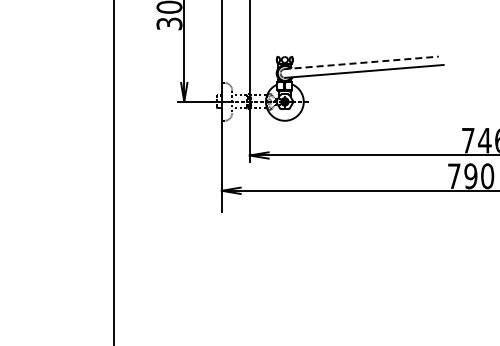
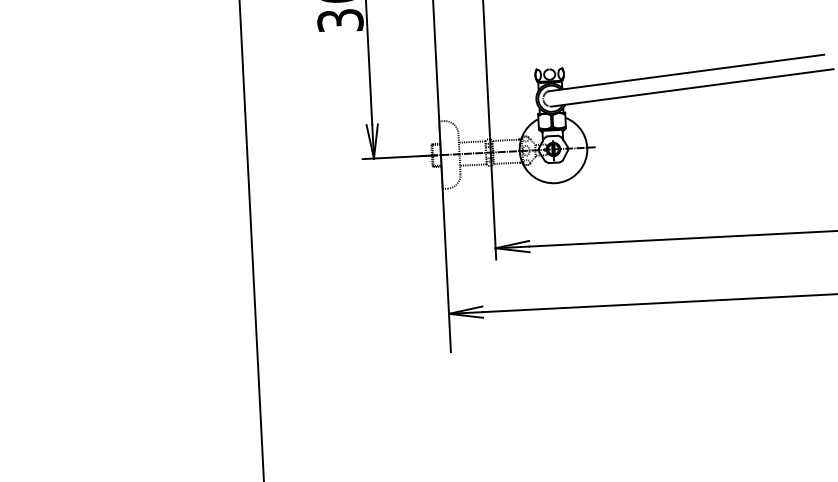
line: (361, 62) -> (686, 72), dashed -> solid

